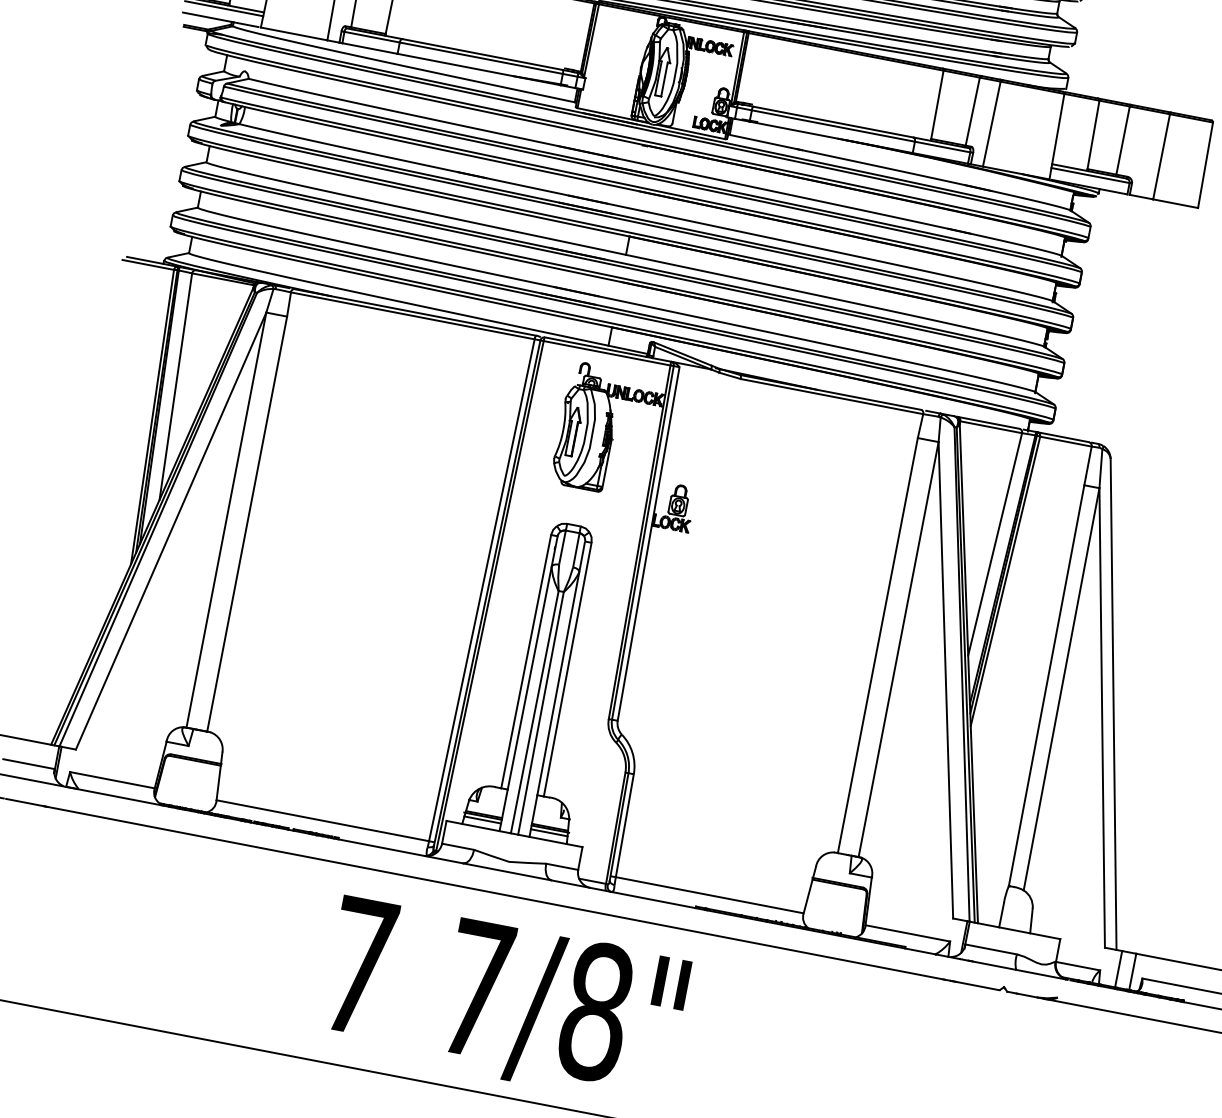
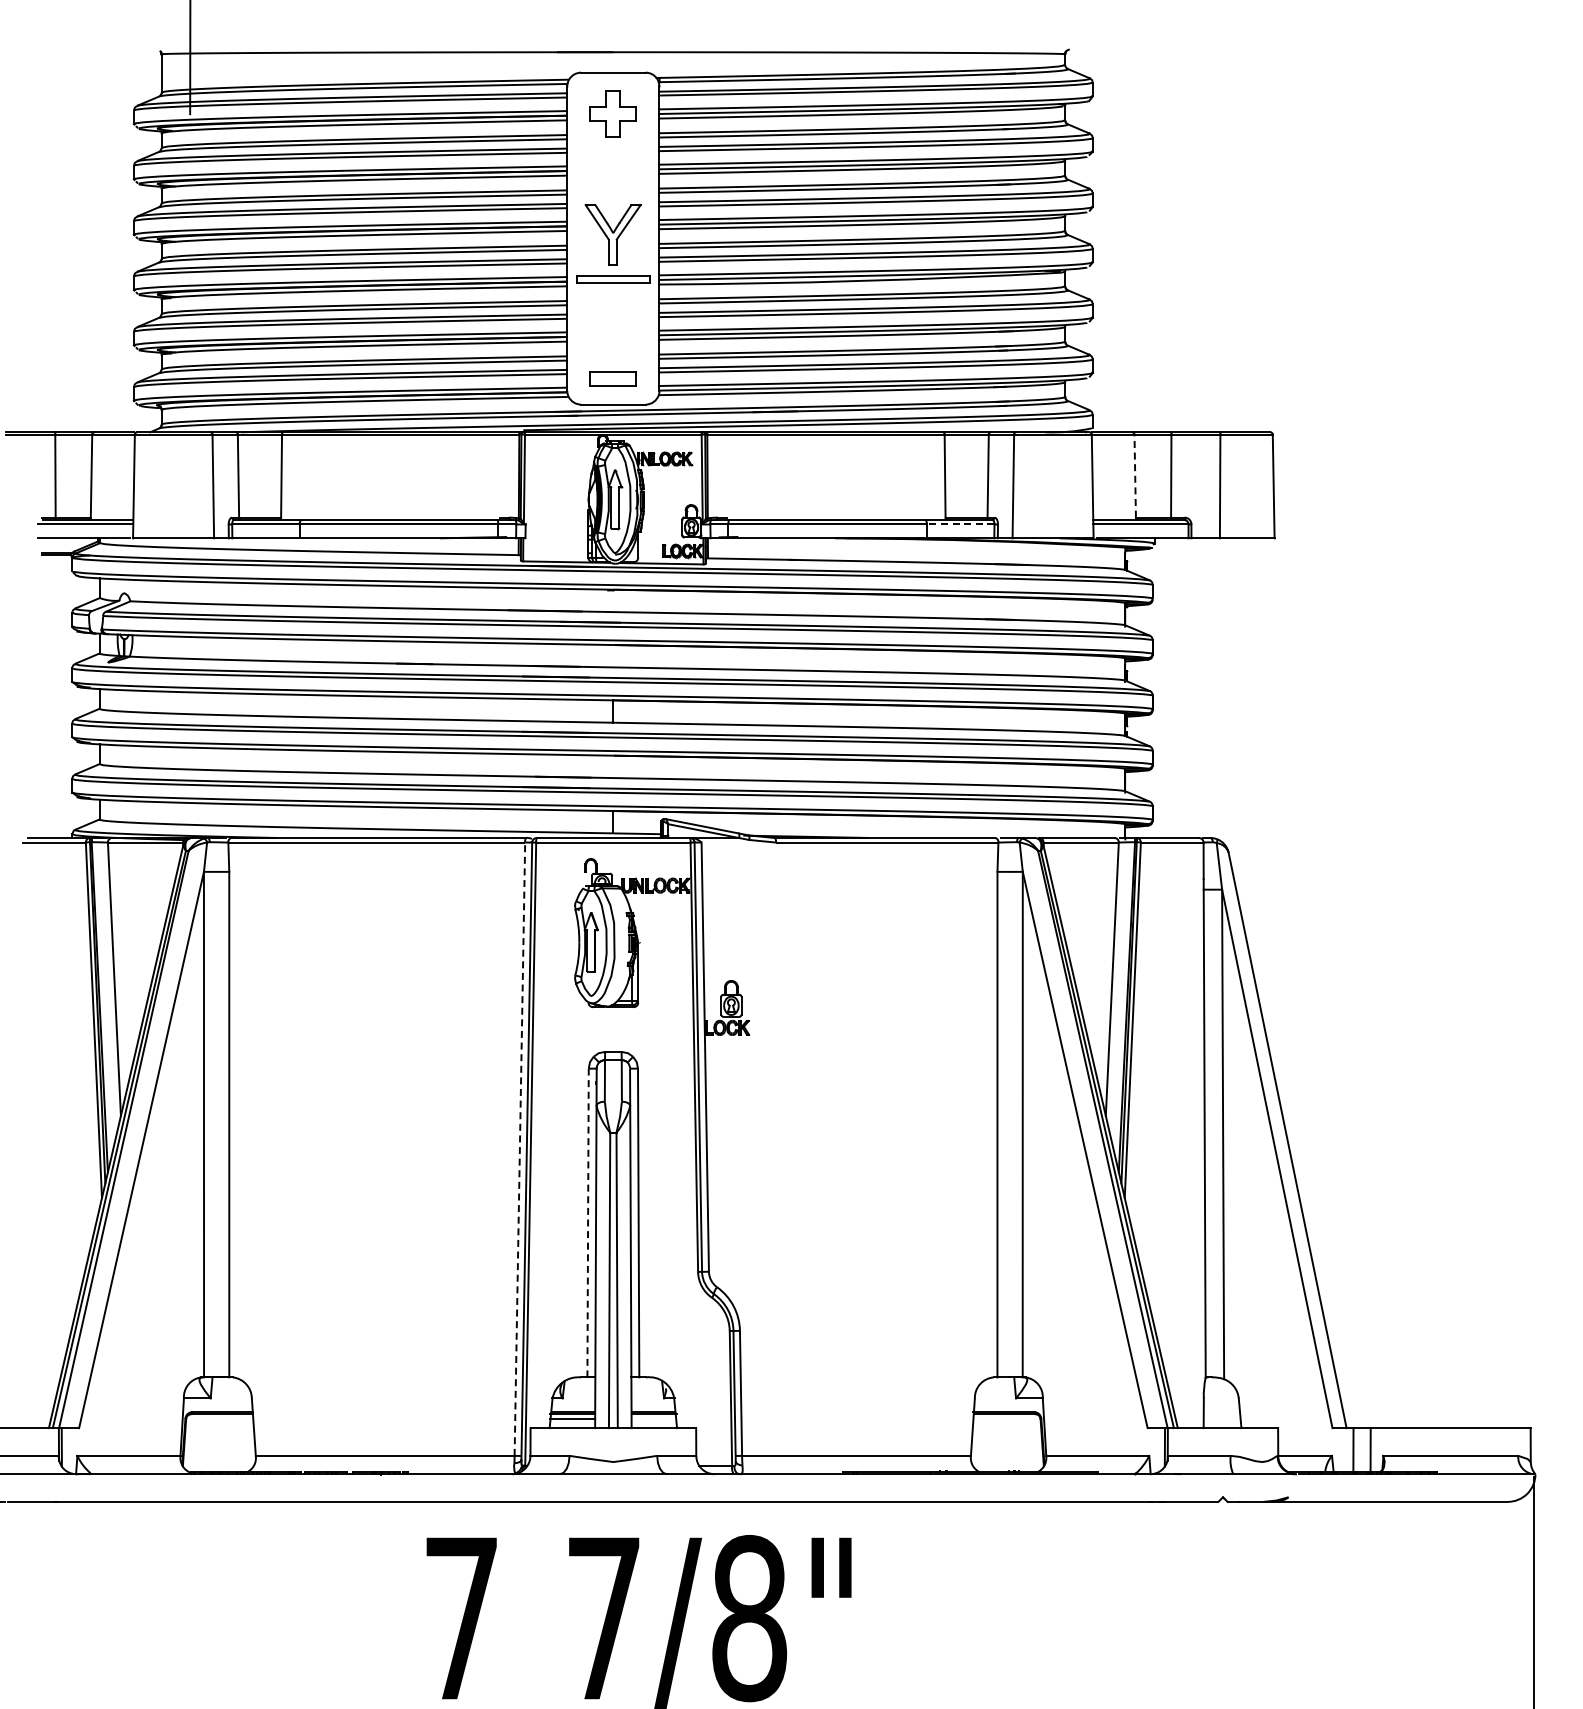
line: (1093, 135) -> (1135, 476), solid -> dashed
line: (942, 147) -> (960, 524), solid -> dashed
line: (481, 590) -> (519, 1149), solid -> dashed
line: (526, 661) -> (588, 1222), solid -> dashed
line: (548, 832) -> (653, 1418), removed

